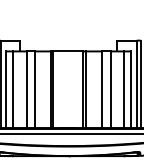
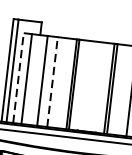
line: (6, 89) -> (18, 78), solid -> dashed
line: (35, 89) -> (53, 82), solid -> dashed

